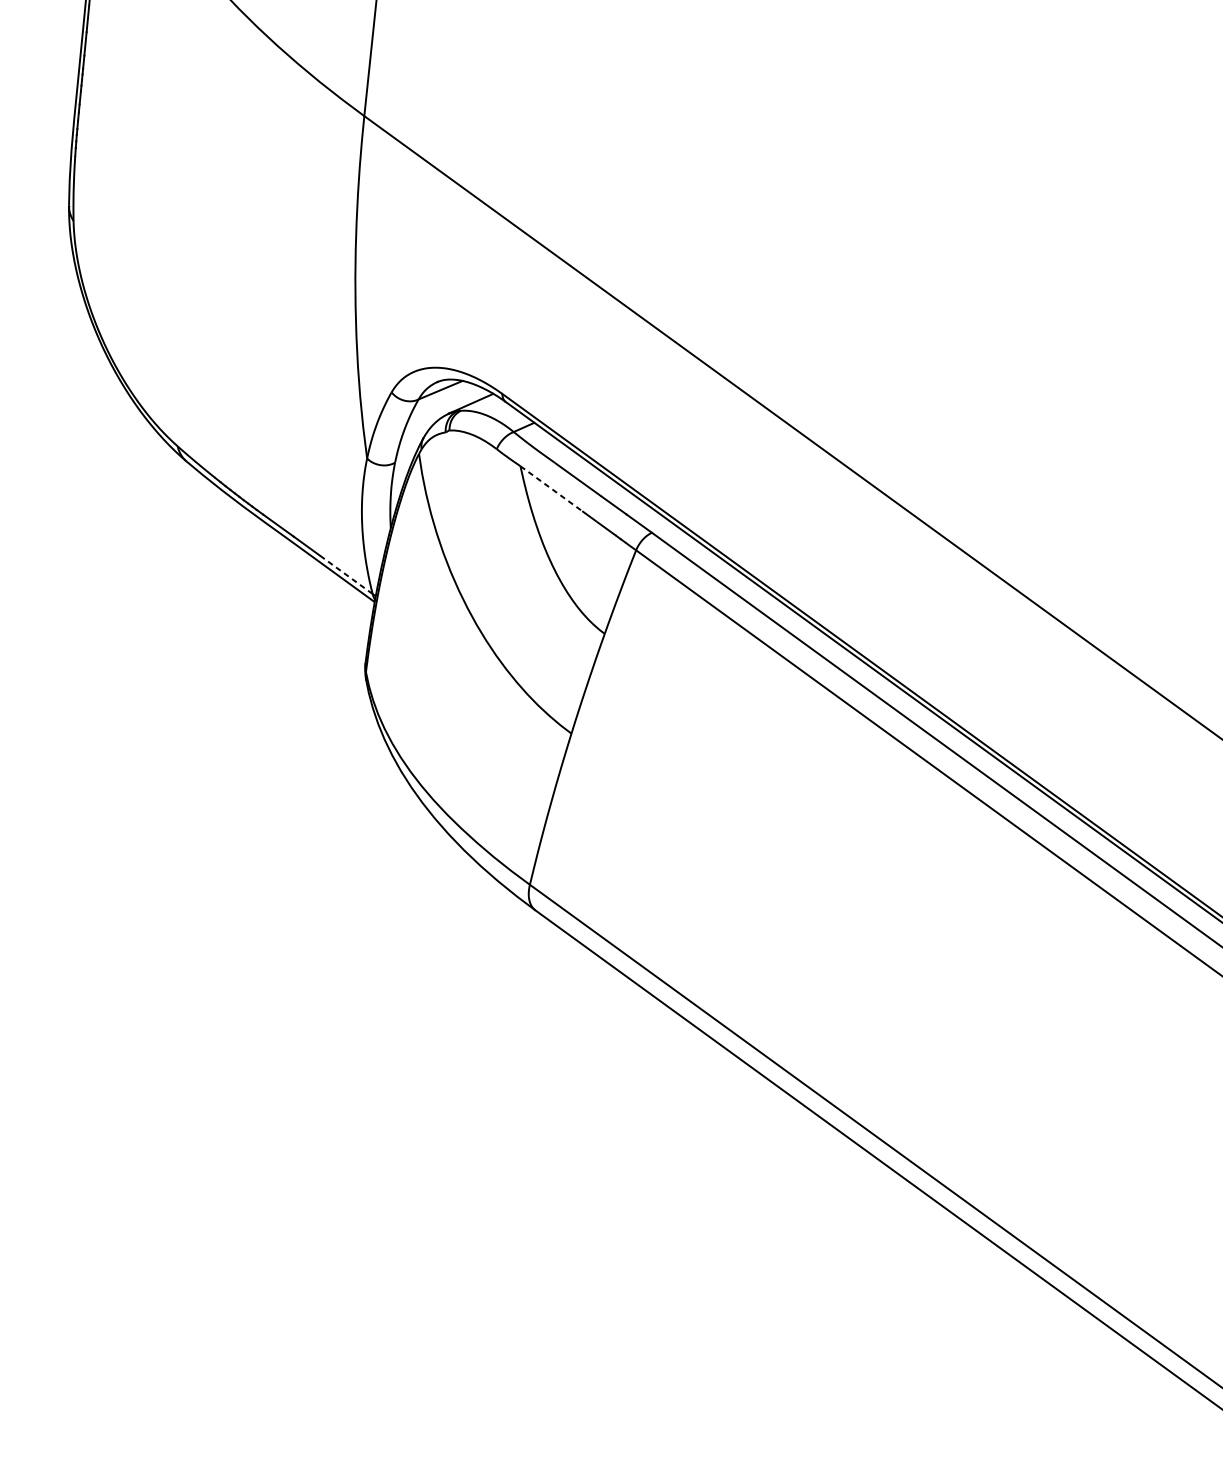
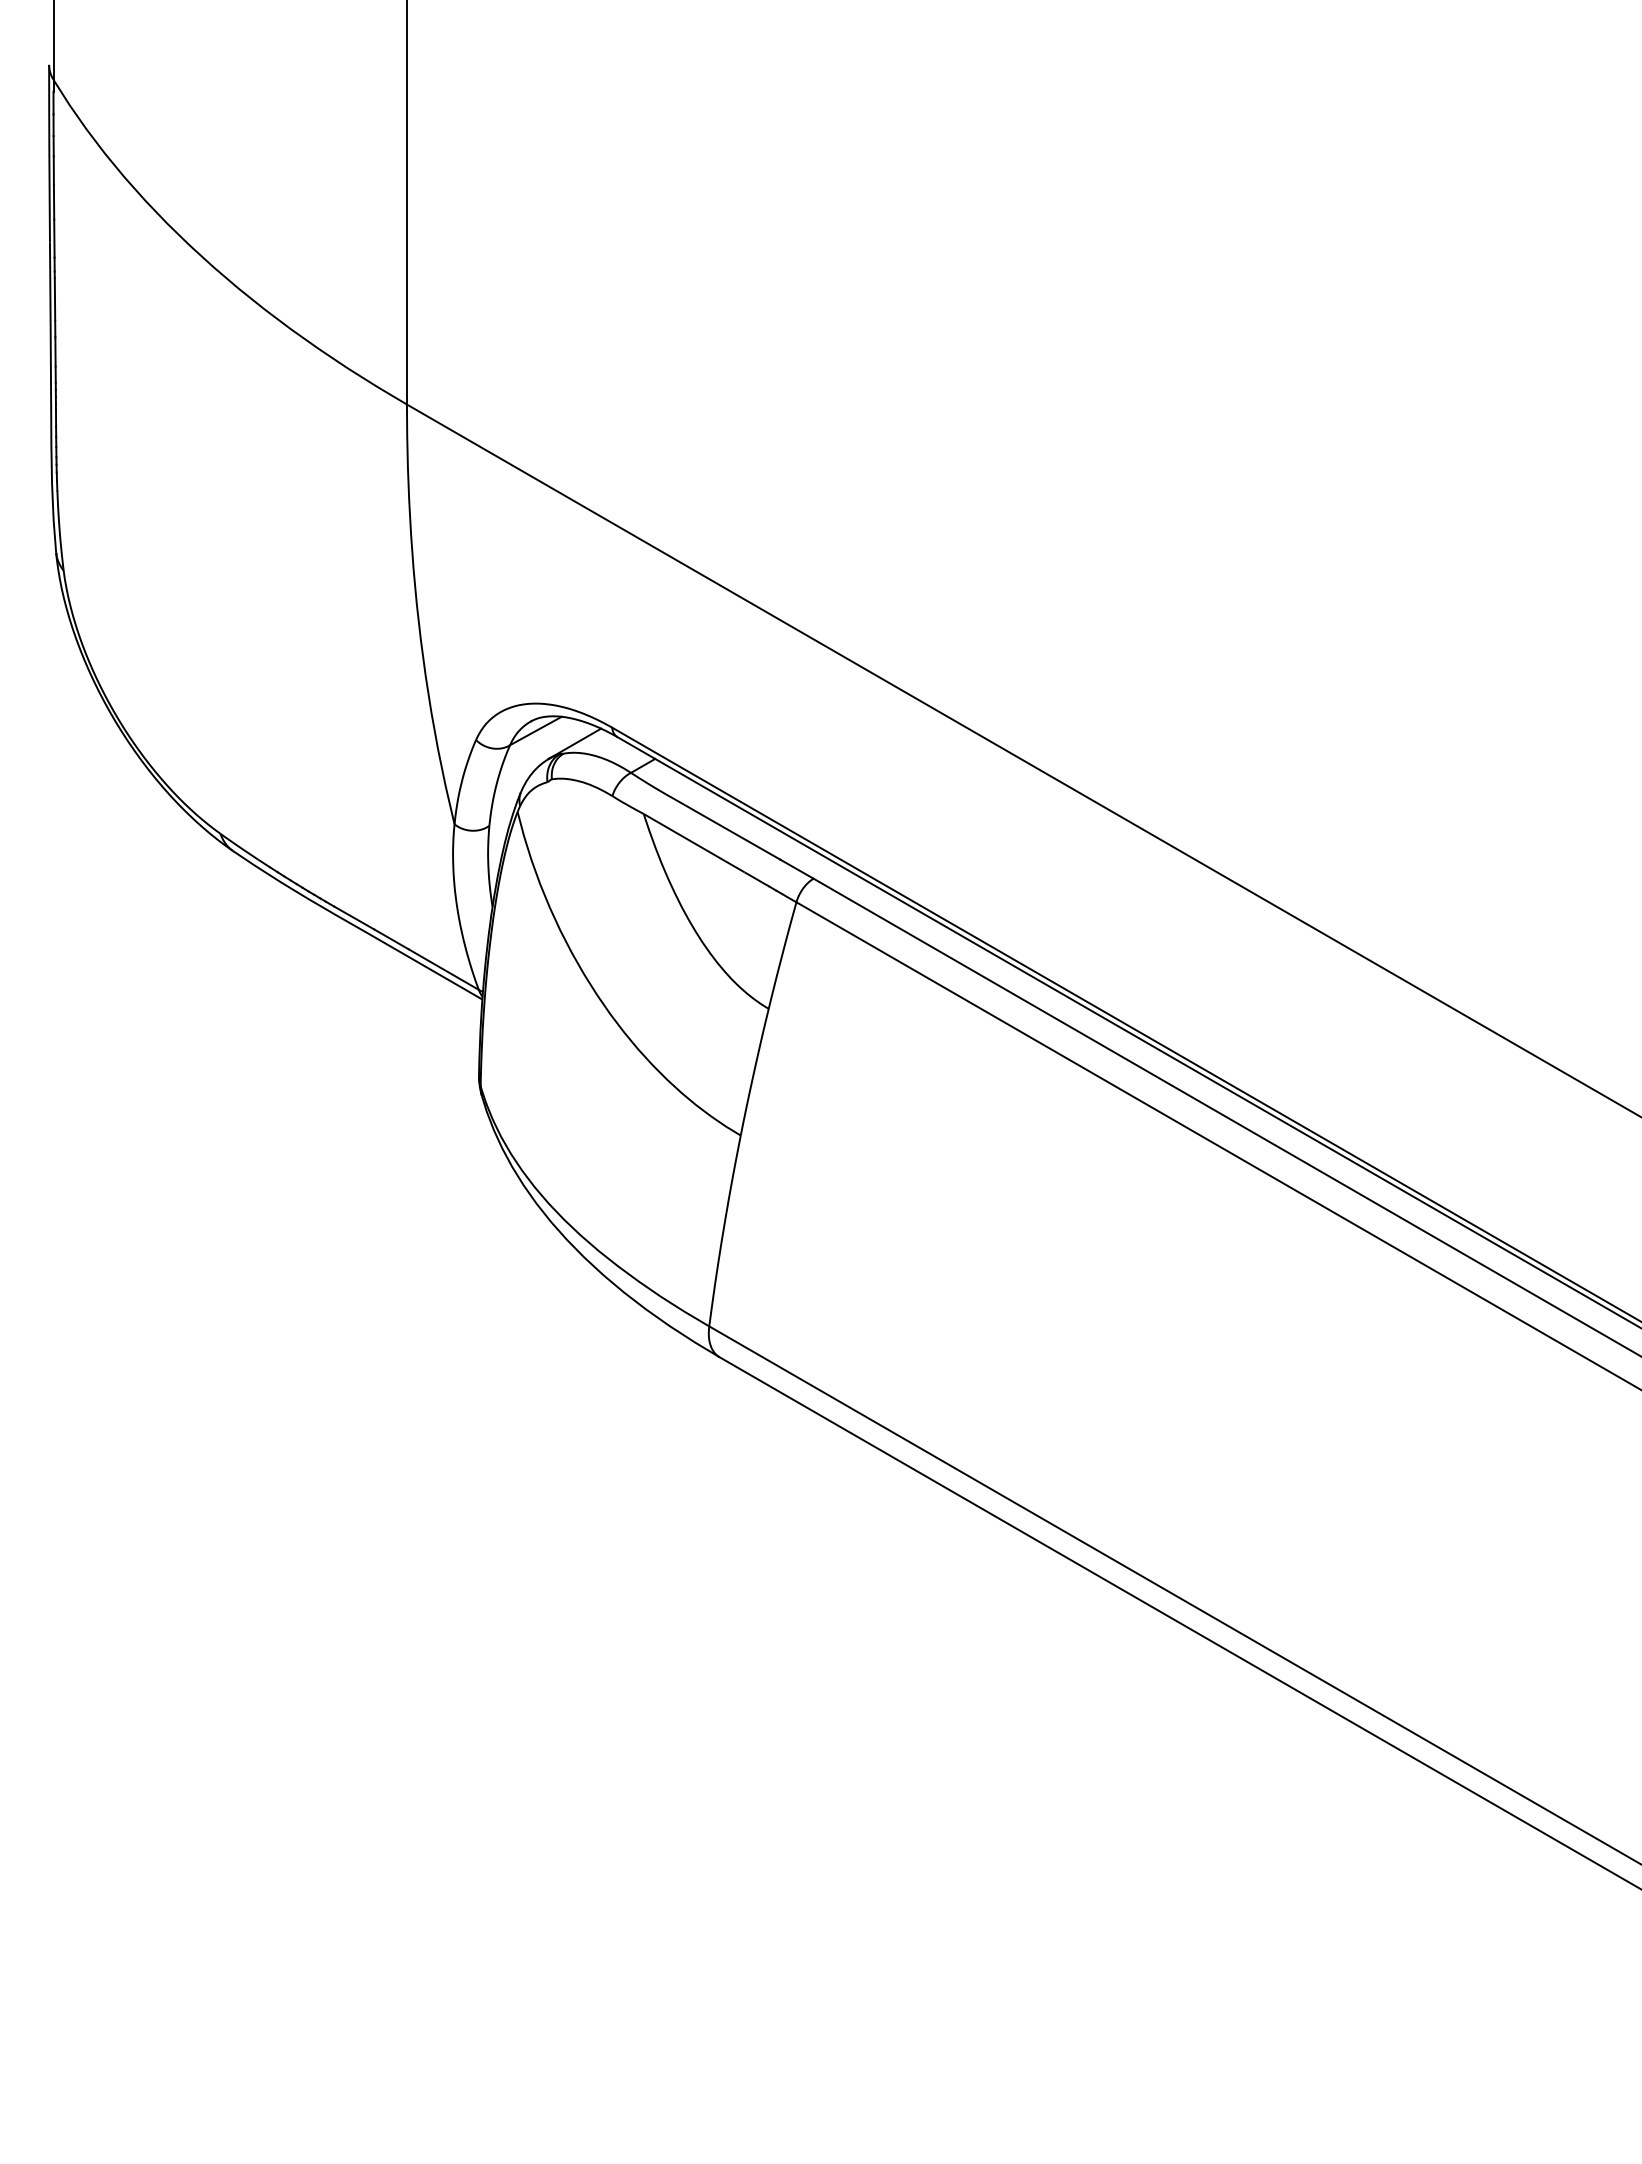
line: (550, 488) -> (683, 837), dashed -> solid
line: (345, 574) -> (443, 969), dashed -> solid

